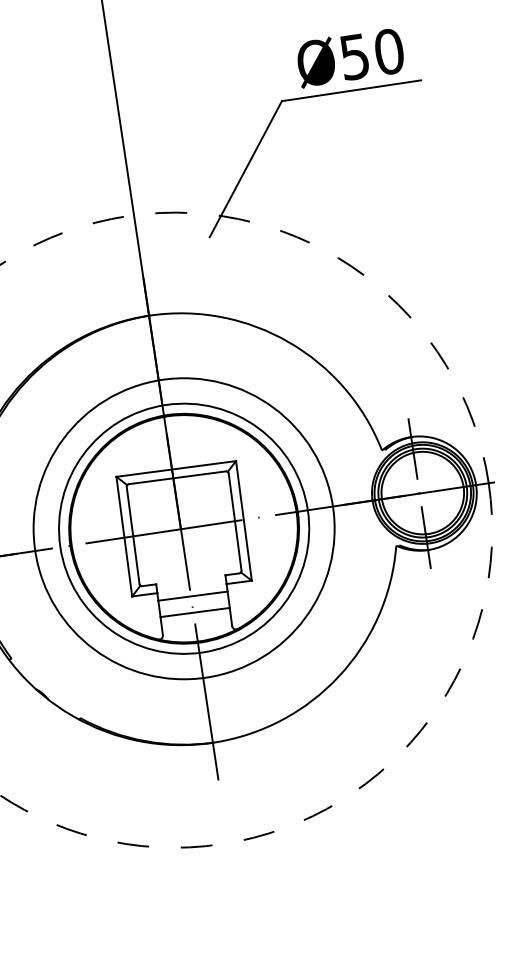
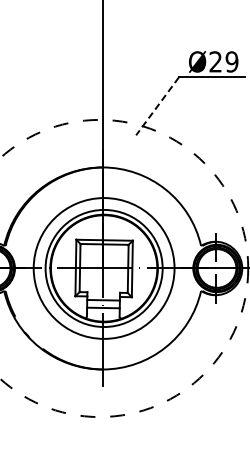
text: (371, 53) -> (223, 61), Ø50 -> Ø29
line: (245, 169) -> (157, 106), solid -> dashed

